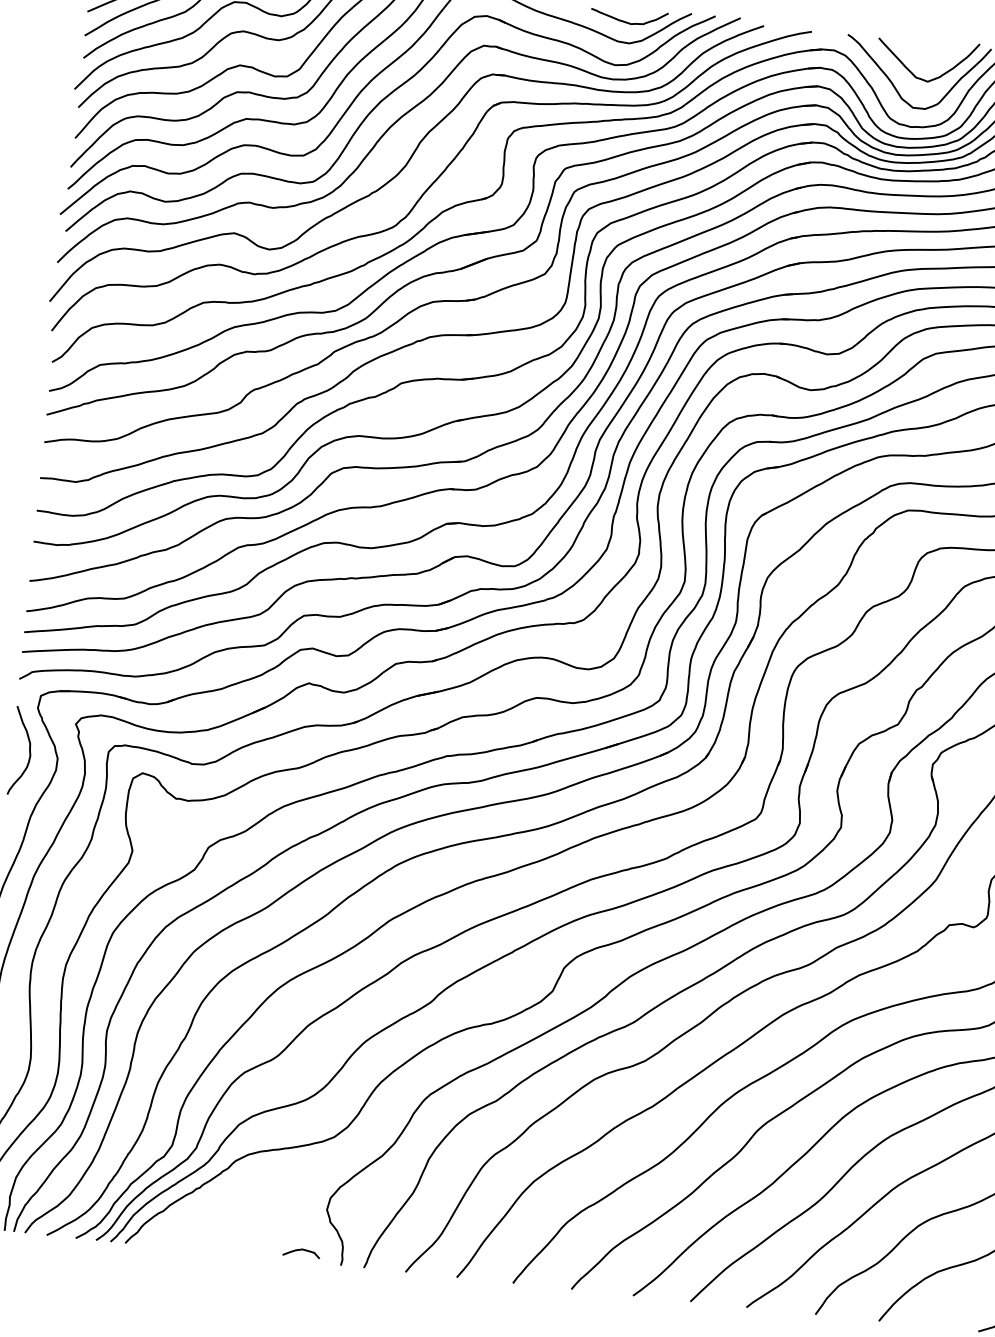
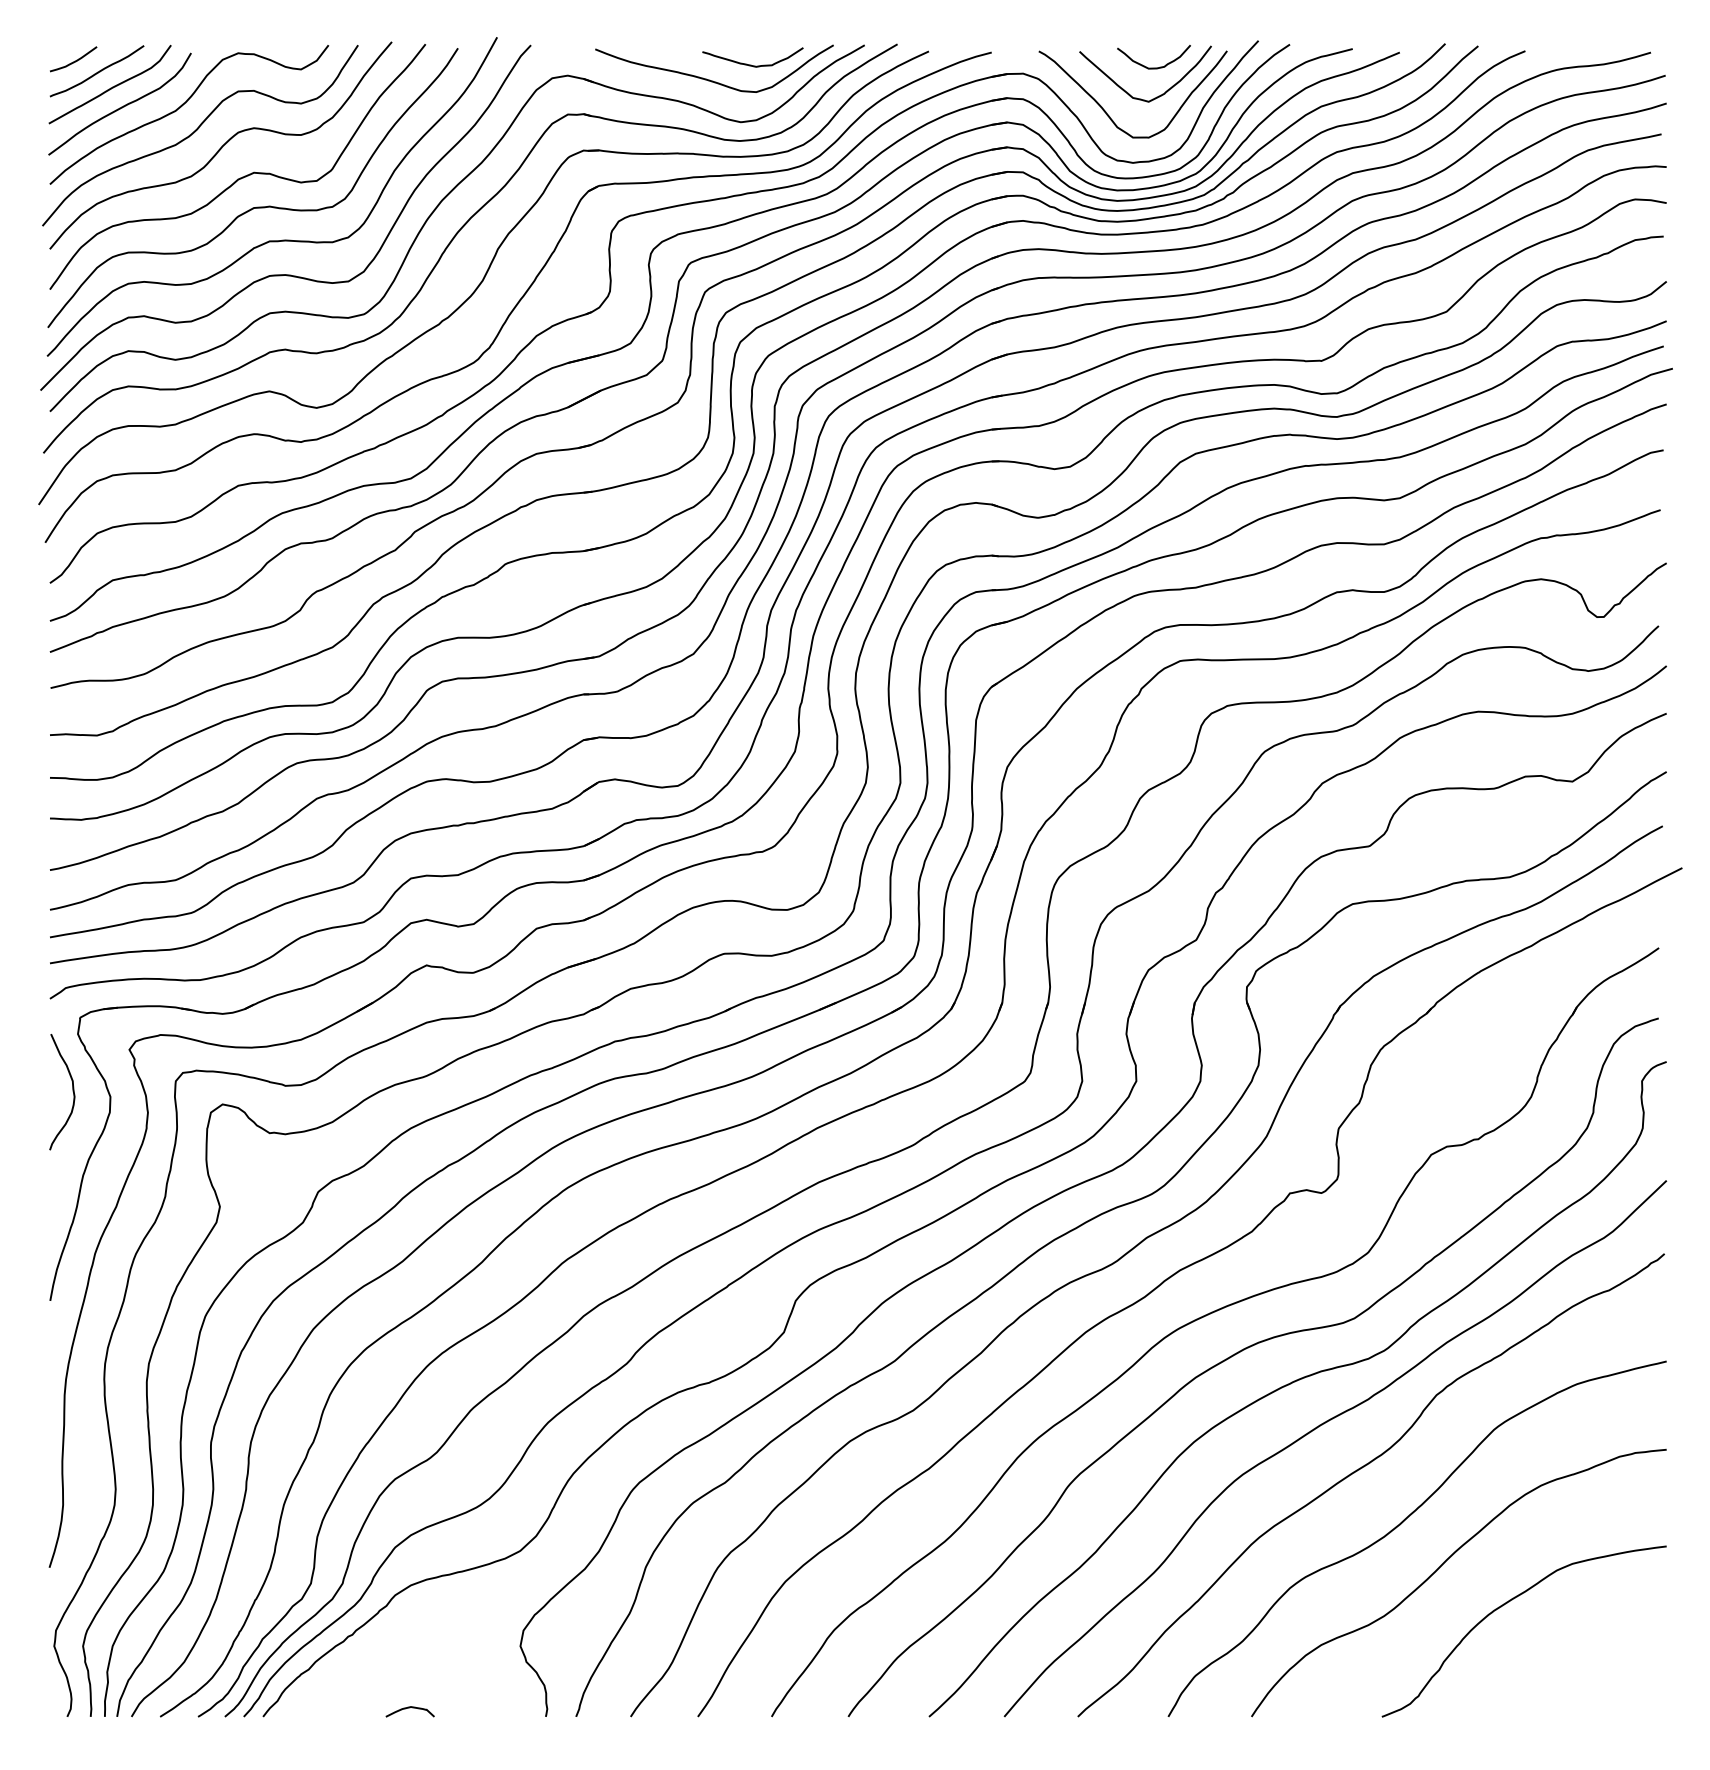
curve: (934, 55) -> (1153, 67), added
curve: (301, 1250) -> (409, 1708), moved

